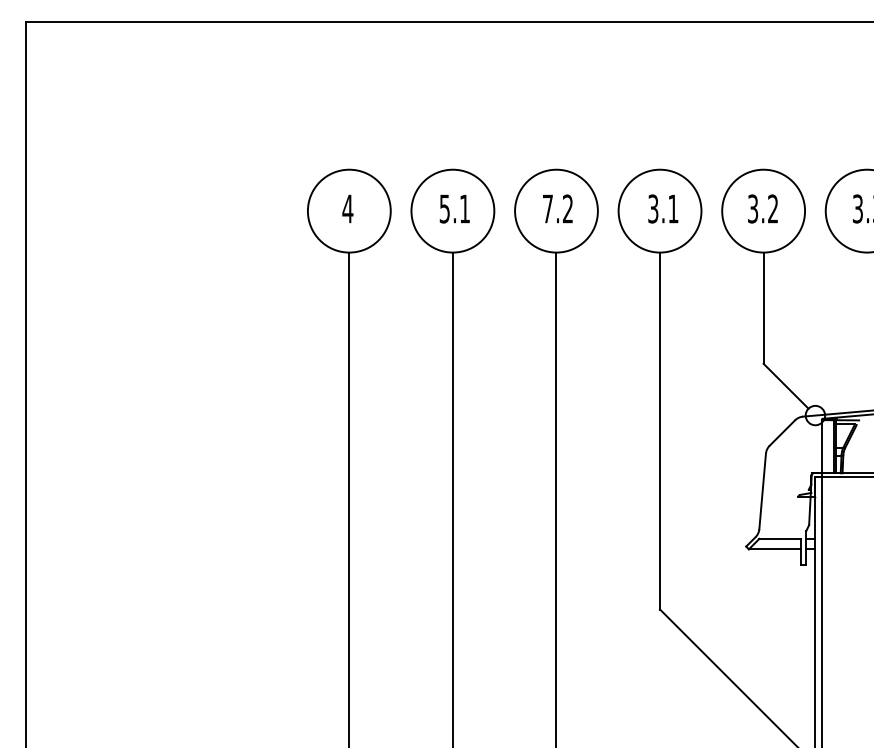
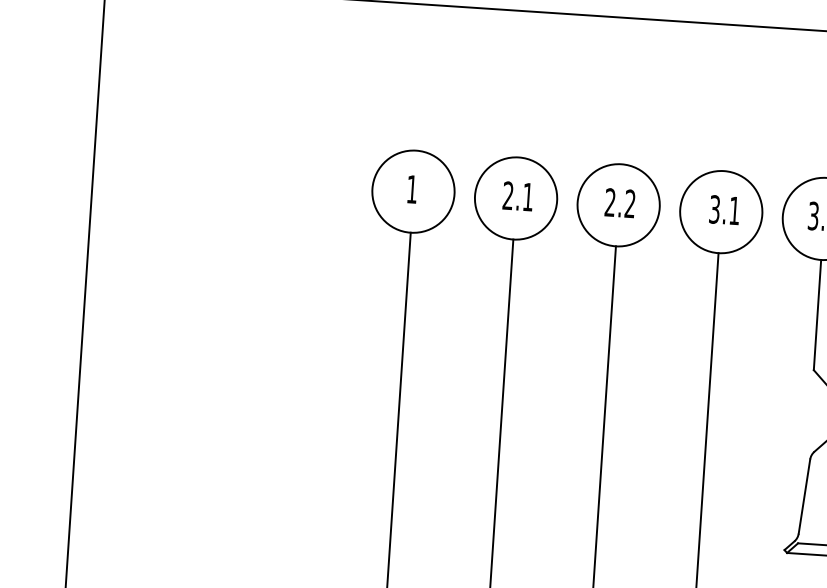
text: (347, 208) -> (411, 188), 4 -> 1
text: (444, 208) -> (507, 195), 5.1 -> 2.1
text: (547, 208) -> (609, 202), 7.2 -> 2.2

